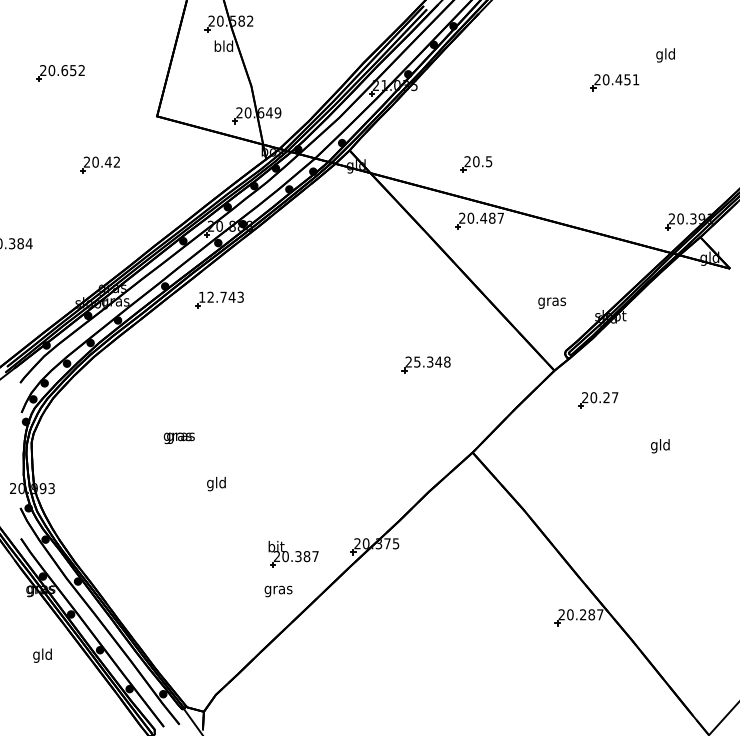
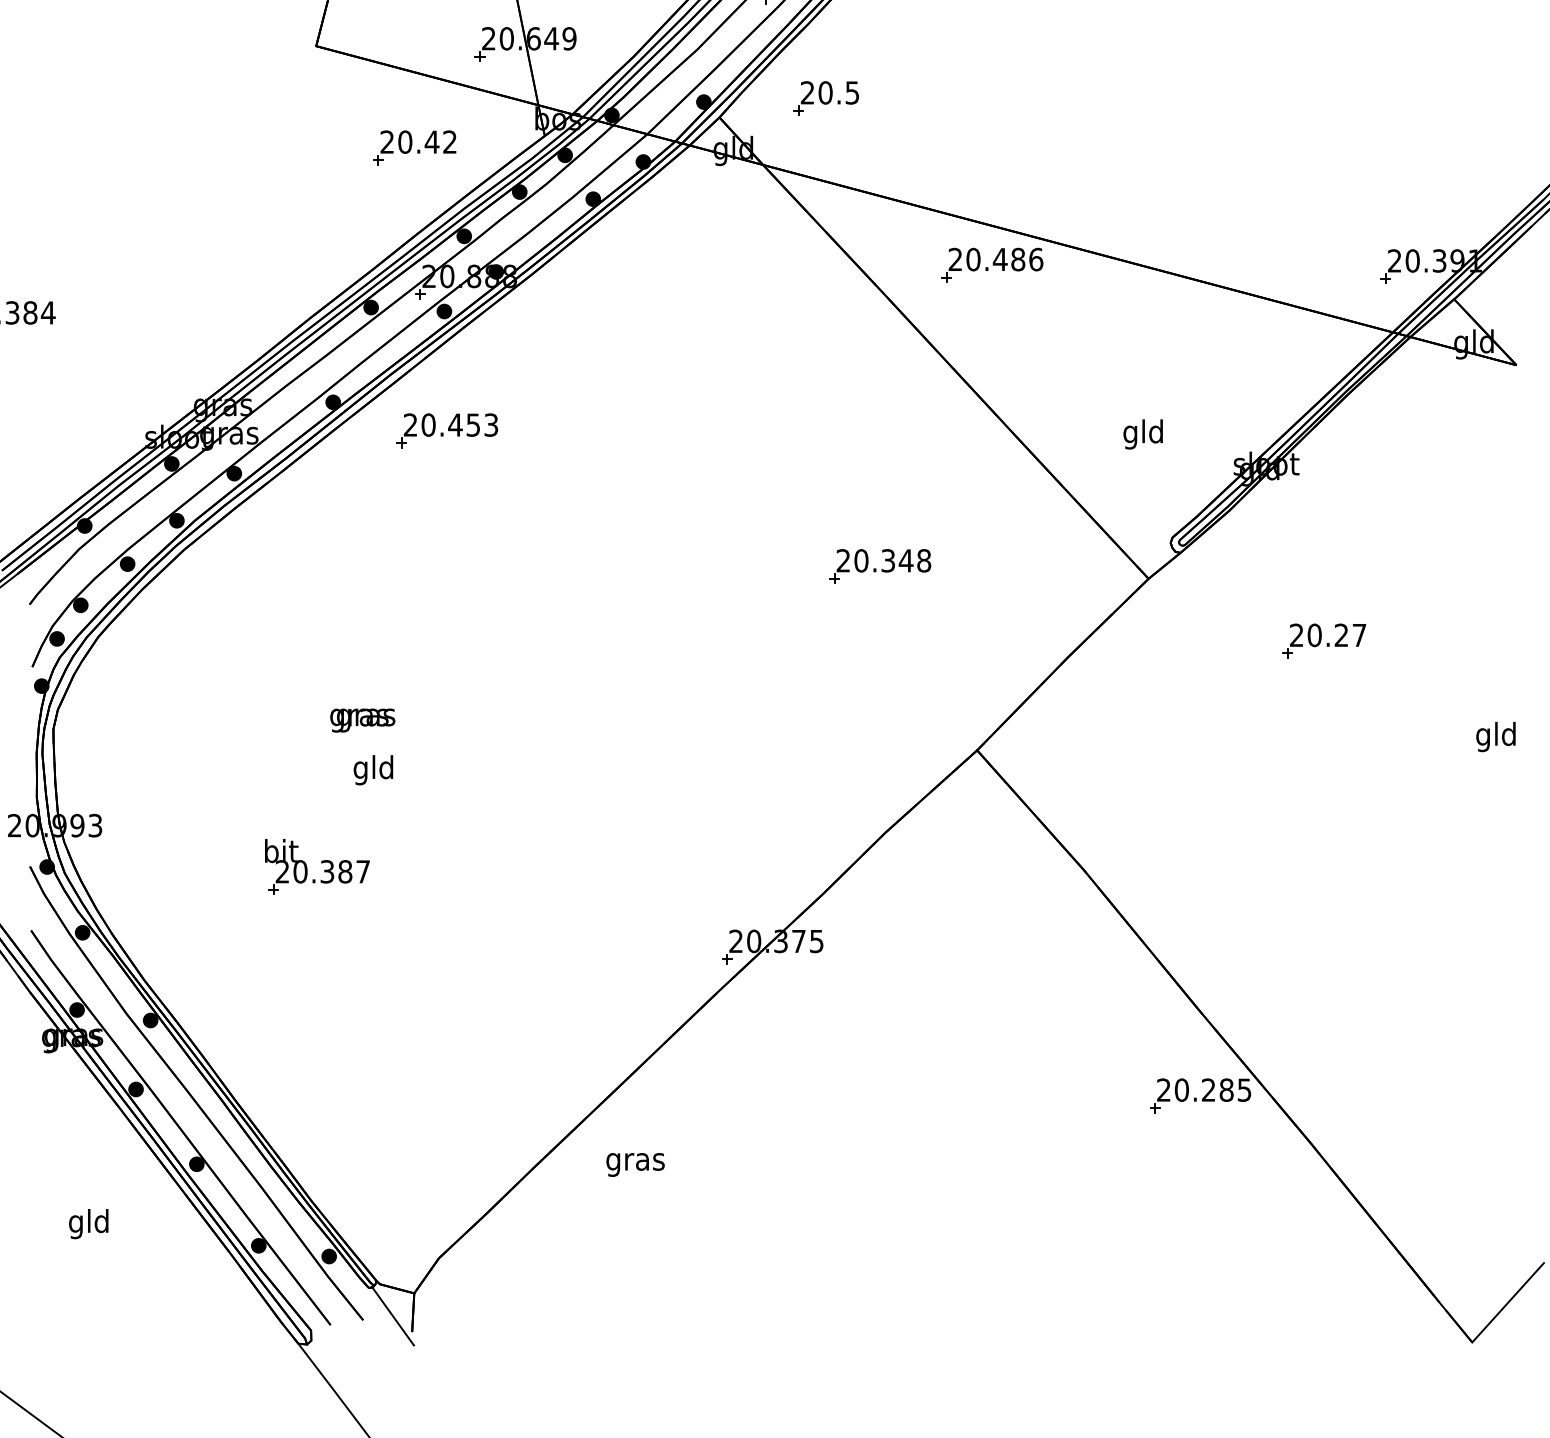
part: (99, 164) -> (413, 146), moved
part: (476, 164) -> (826, 98), moved
text: (500, 217) -> (1035, 257), 20.487 -> 20.486
text: (217, 296) -> (442, 423), 12.743 -> 20.453
text: (551, 301) -> (1142, 433), gras -> gld
text: (417, 361) -> (861, 559), 25.348 -> 20.348
part: (598, 400) -> (1324, 641), moved
text: (660, 446) -> (1496, 737), moved
text: (216, 483) -> (373, 769), moved
part: (293, 554) -> (317, 867), moved
text: (278, 591) -> (635, 1164), moved
text: (600, 614) -> (1244, 1089), 20.287 -> 20.285
text: (42, 655) -> (88, 1223), moved

